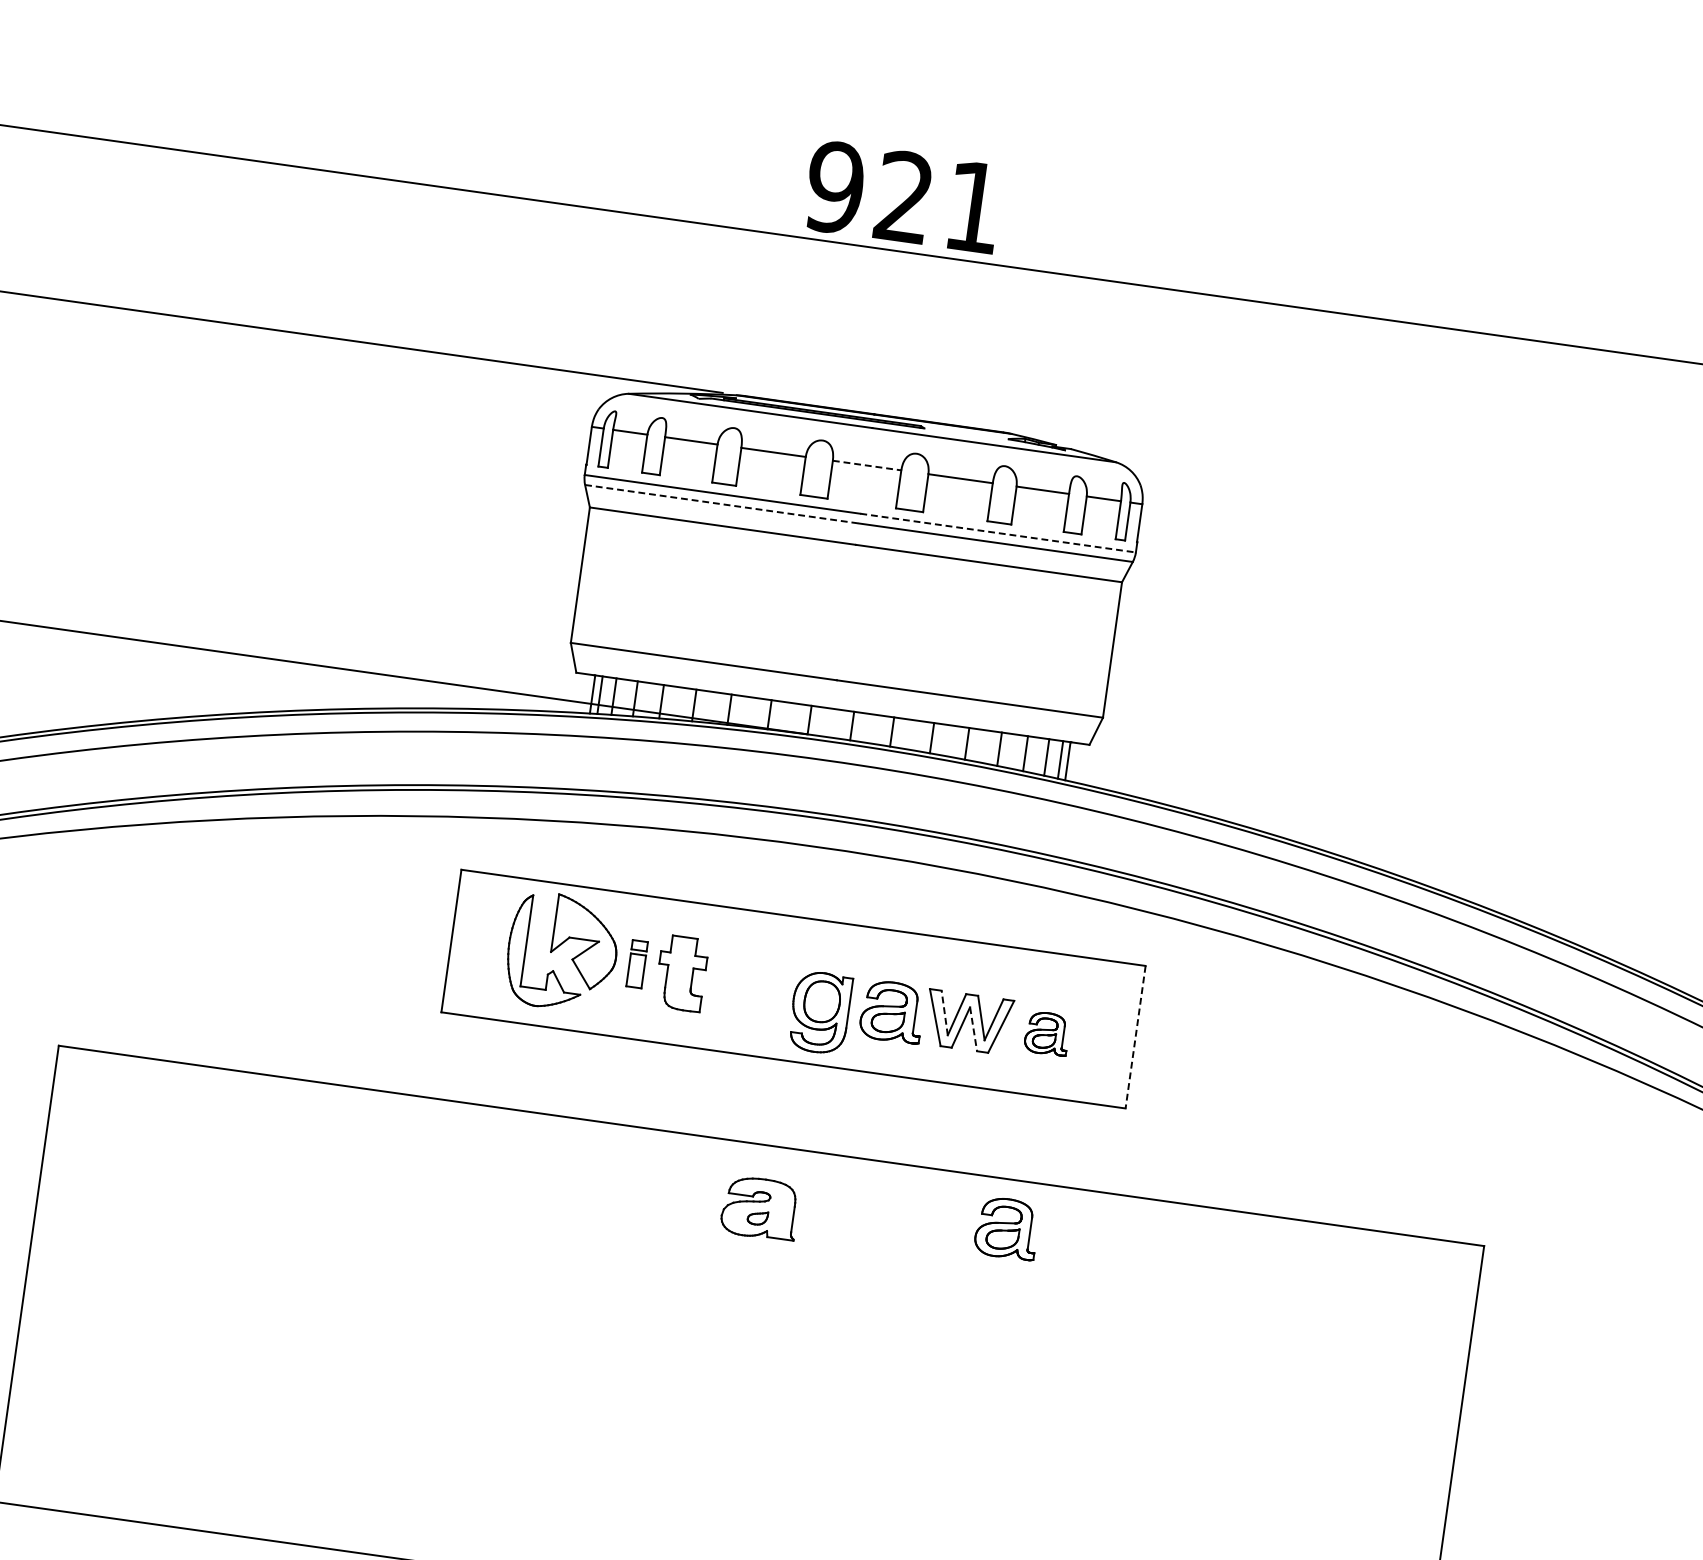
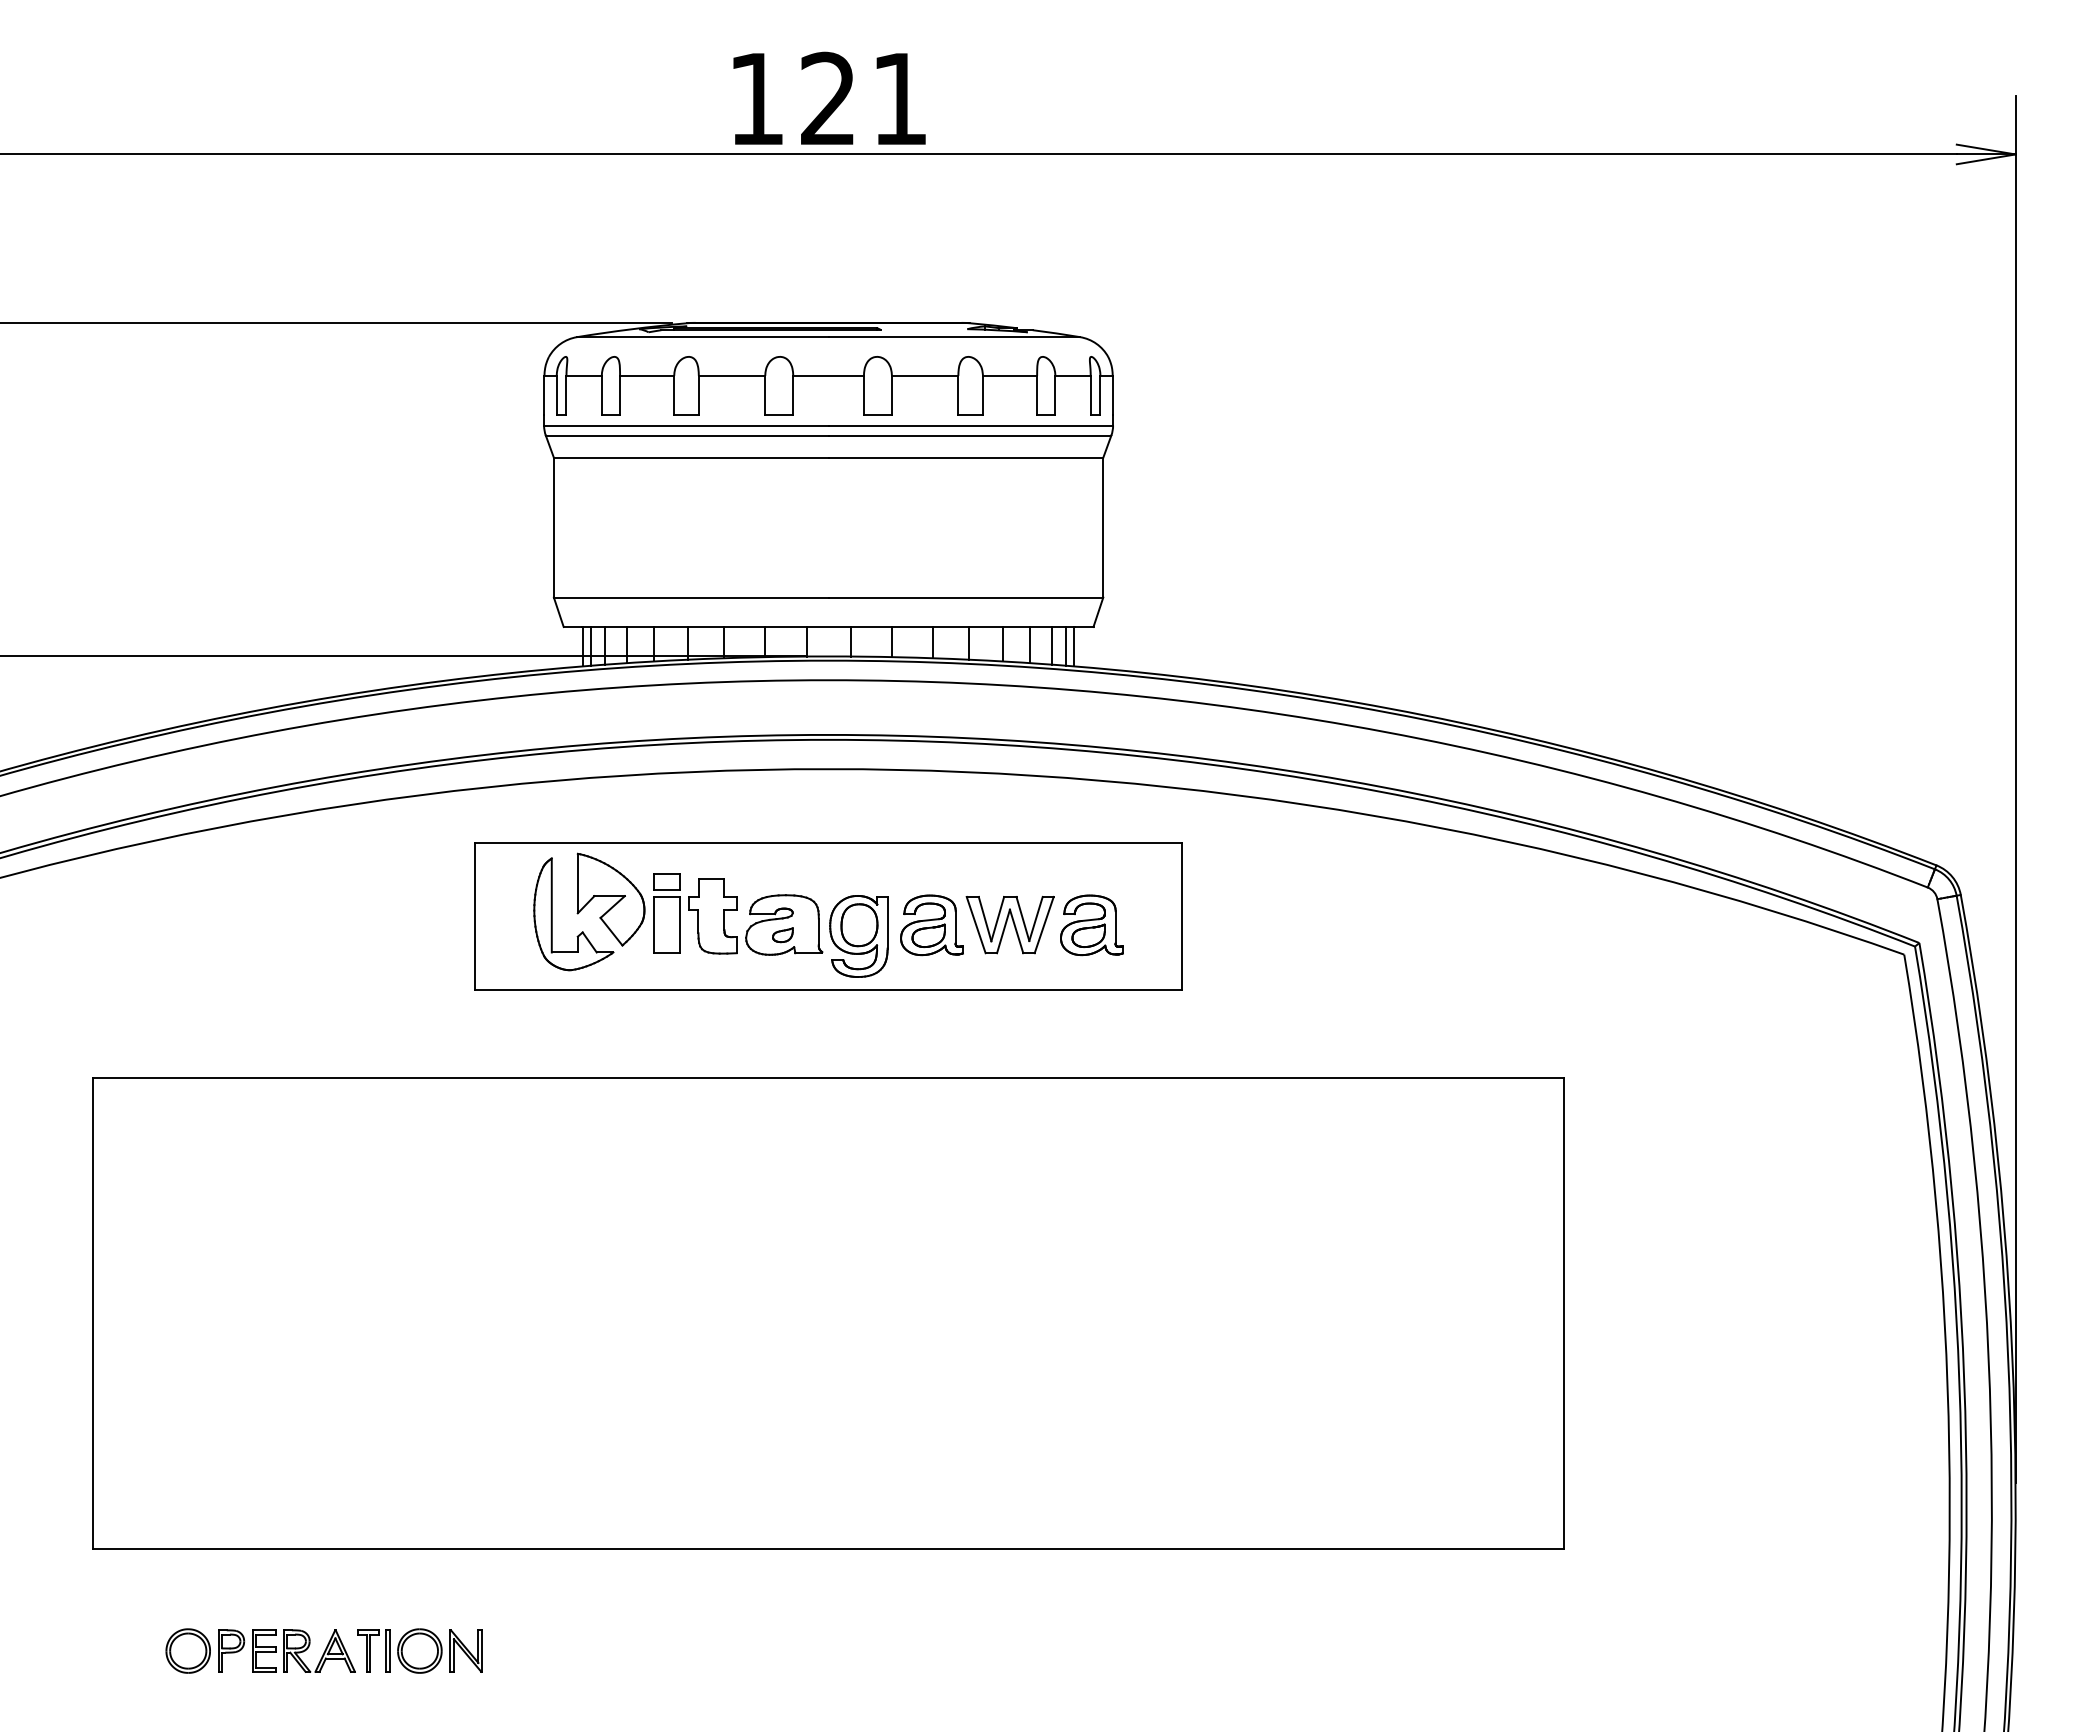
text: (835, 187) -> (756, 98), 921 -> 121
line: (868, 465) -> (829, 375), dashed -> solid
line: (722, 504) -> (687, 435), dashed -> solid
line: (998, 533) -> (971, 425), dashed -> solid
part: (636, 964) -> (666, 913), size x1.67
line: (944, 1012) -> (984, 918), dashed -> solid
line: (973, 1029) -> (1016, 931), dashed -> solid
part: (1046, 1033) -> (1091, 925), size x1.43
line: (1135, 1037) -> (1181, 916), dashed -> solid
part: (760, 1207) -> (784, 924), moved
part: (1006, 1228) -> (1078, 1128), removed

